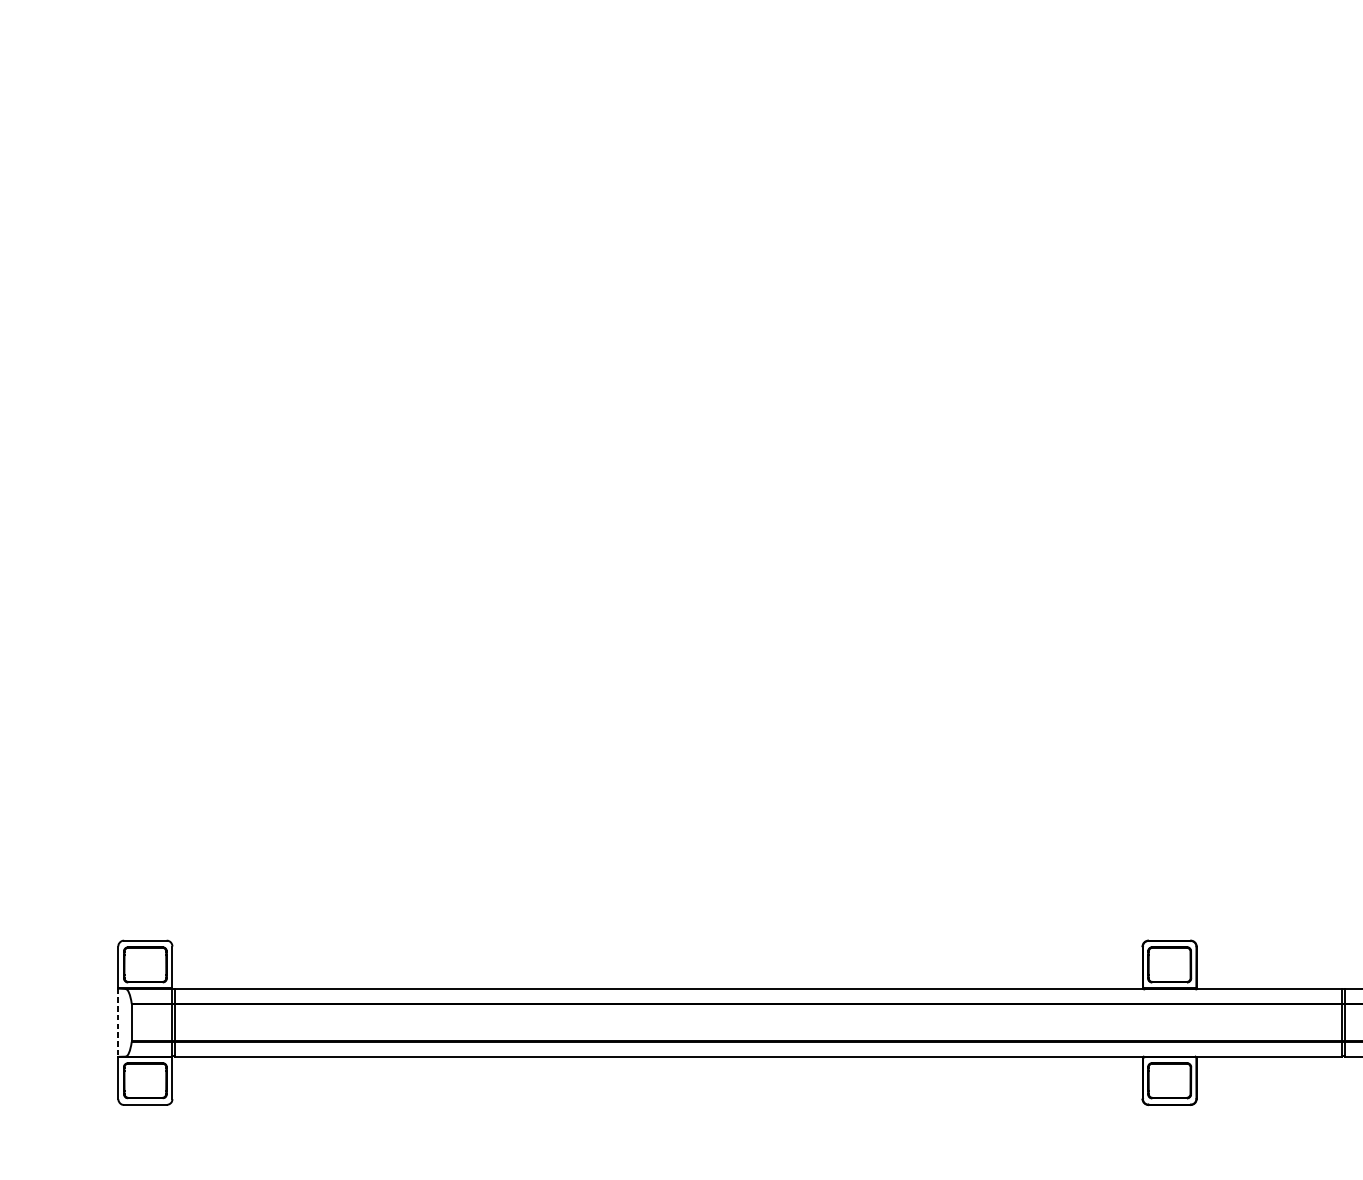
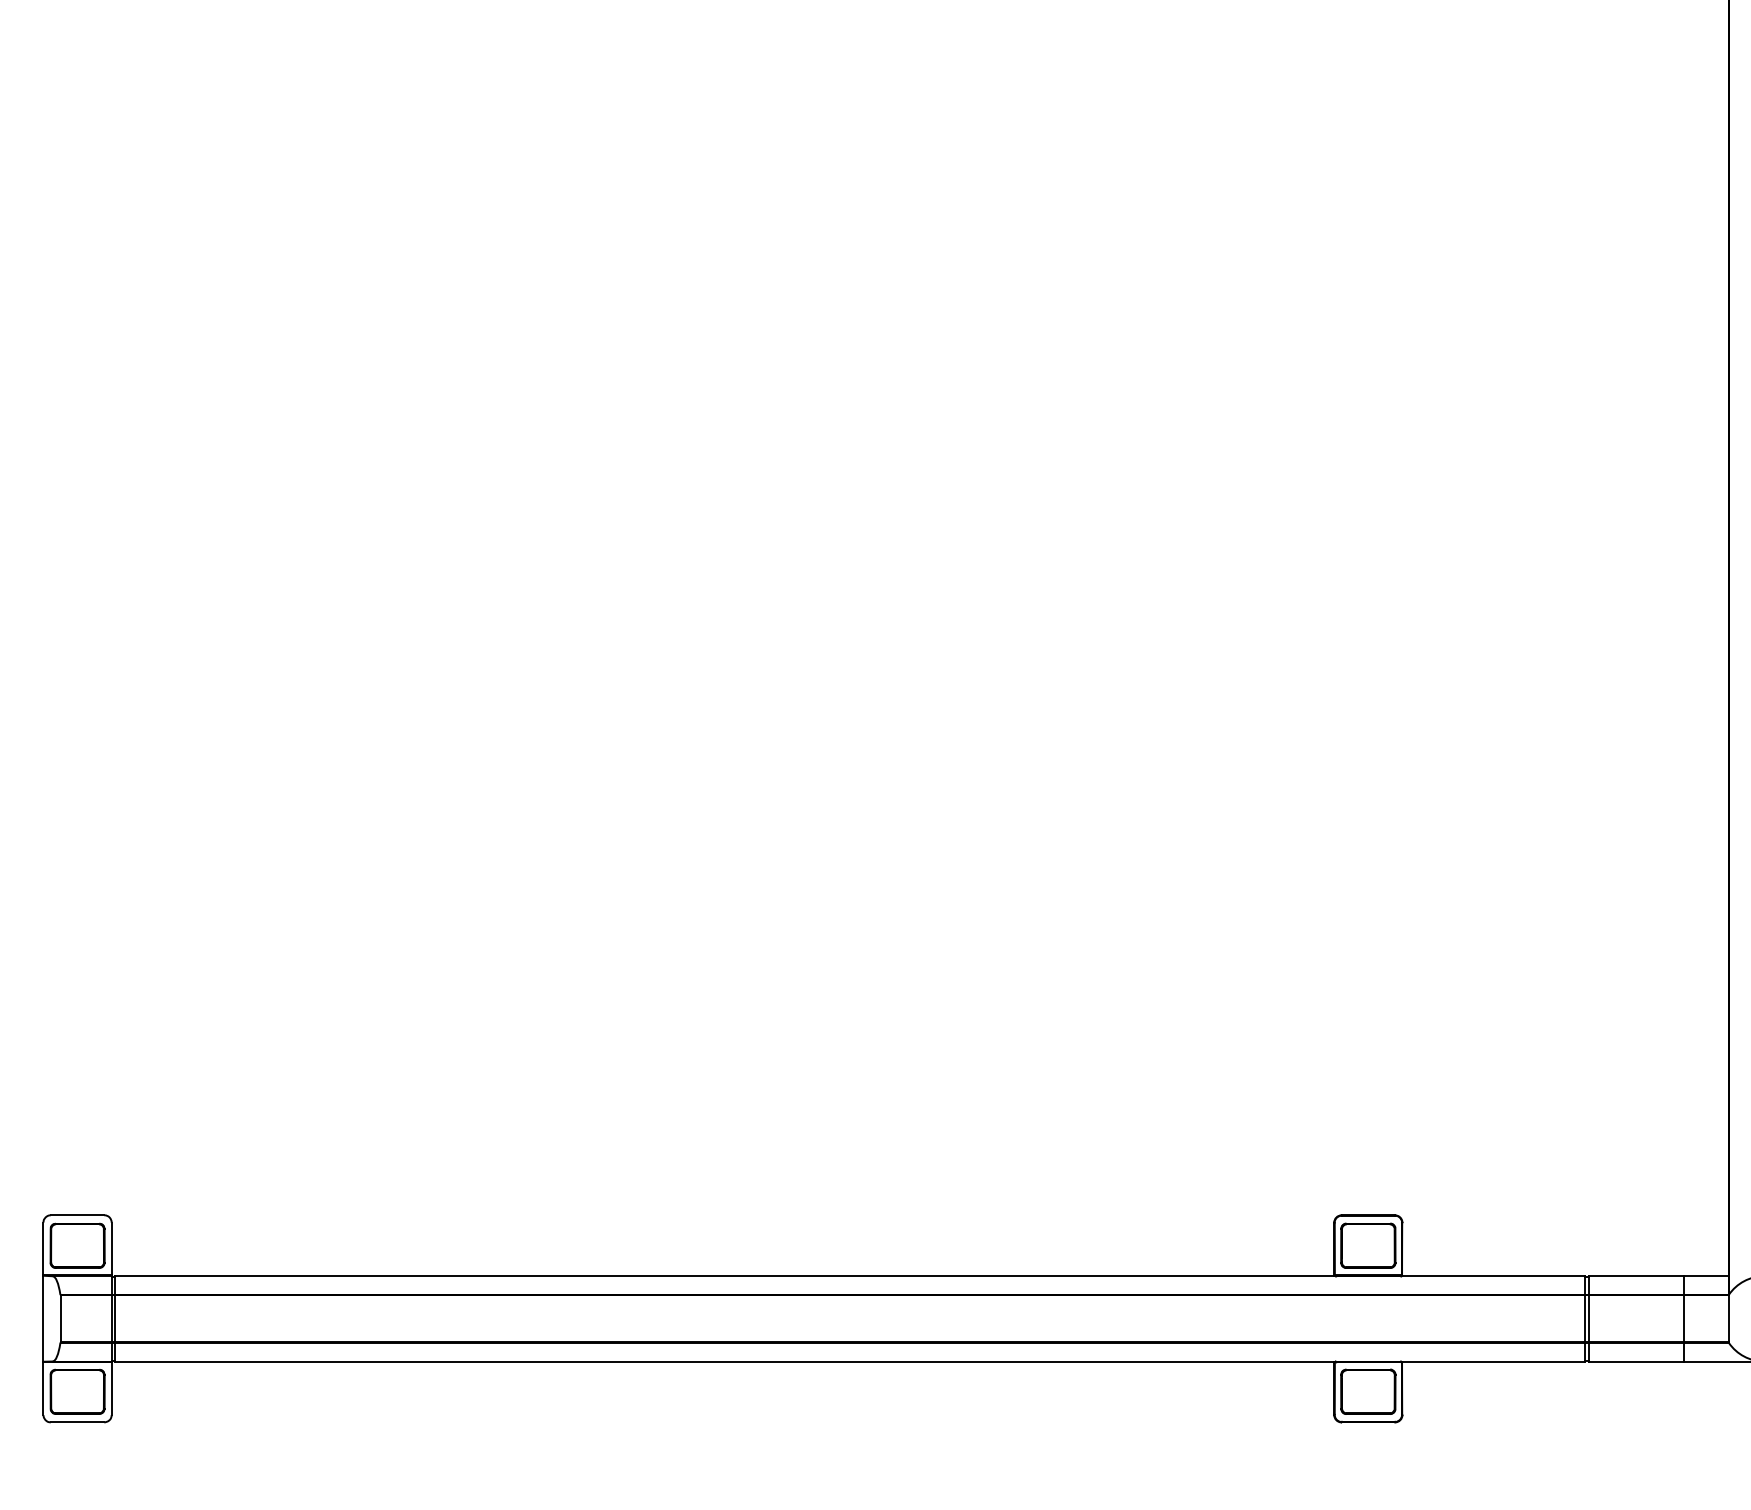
line: (118, 1022) -> (43, 1318), dashed -> solid

